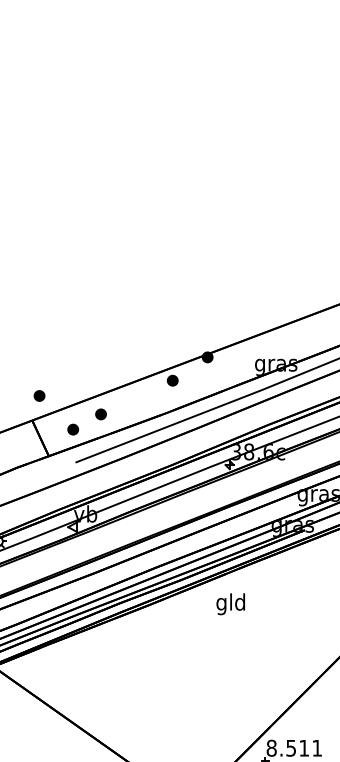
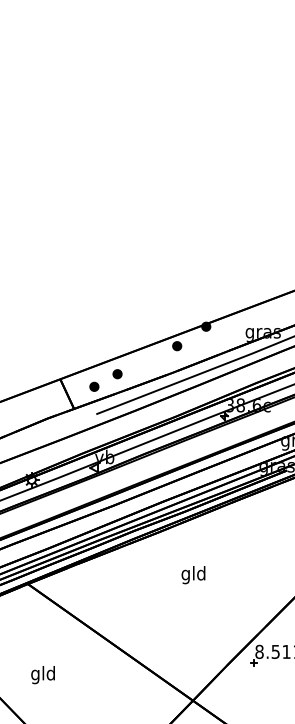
part: (39, 395) -> (66, 358), removed
text: (230, 604) -> (193, 575), moved

